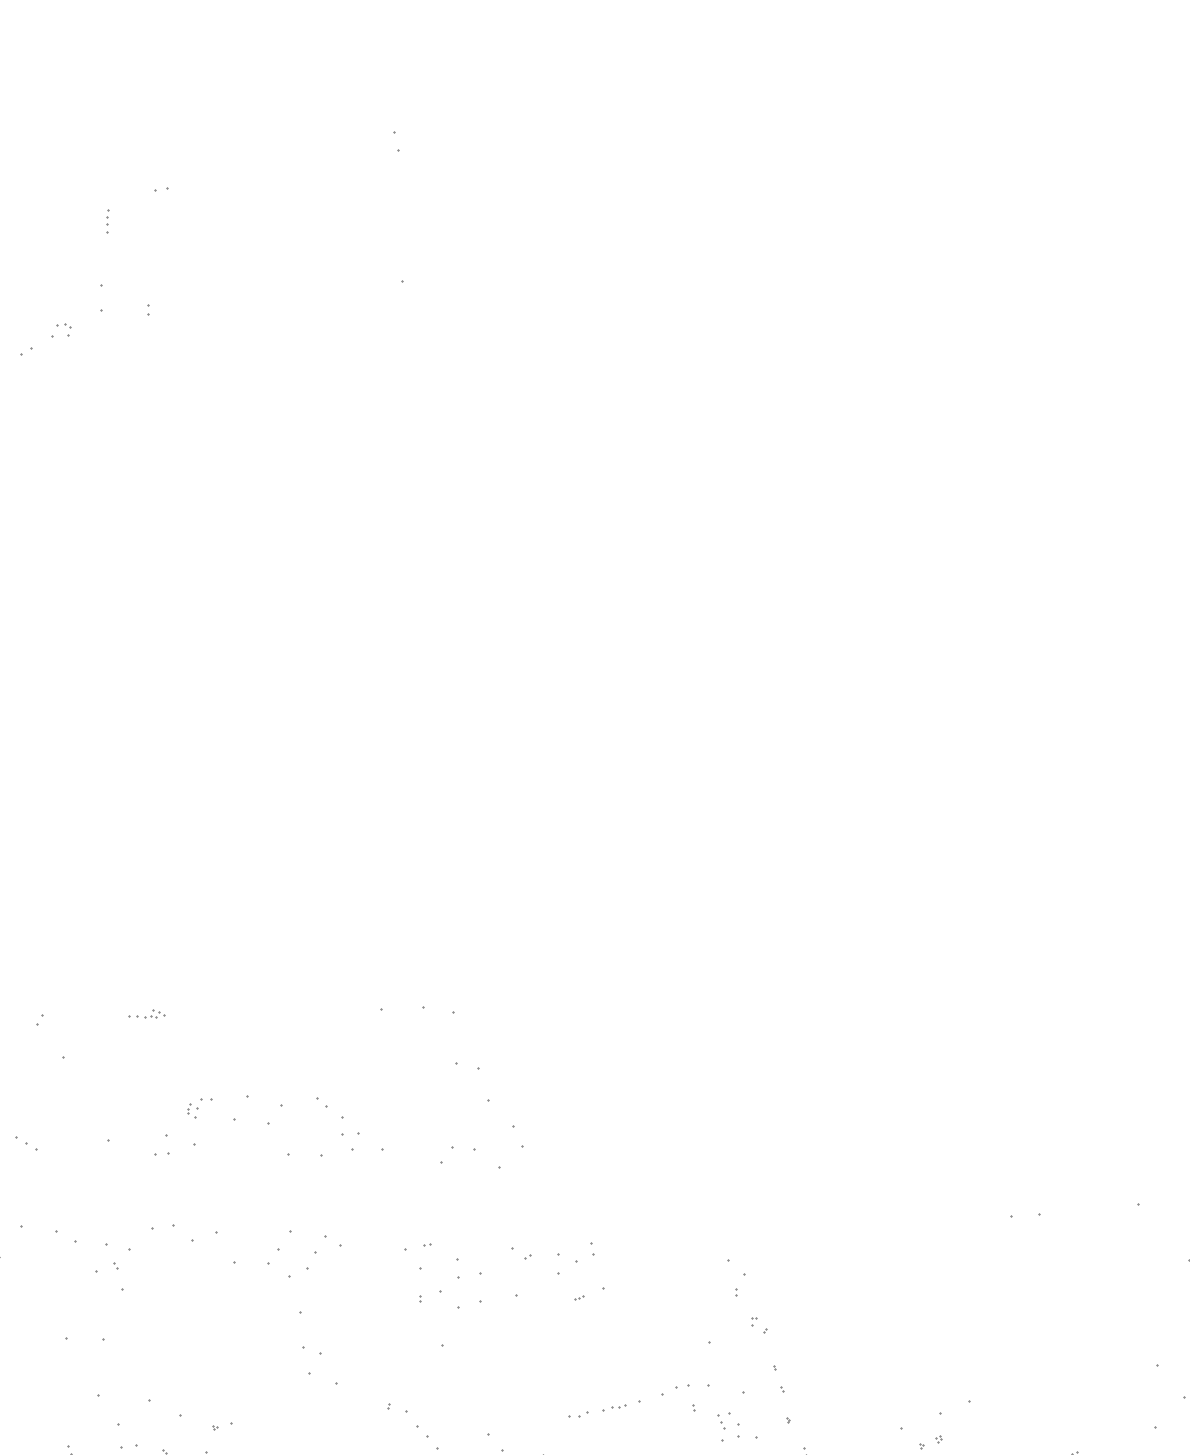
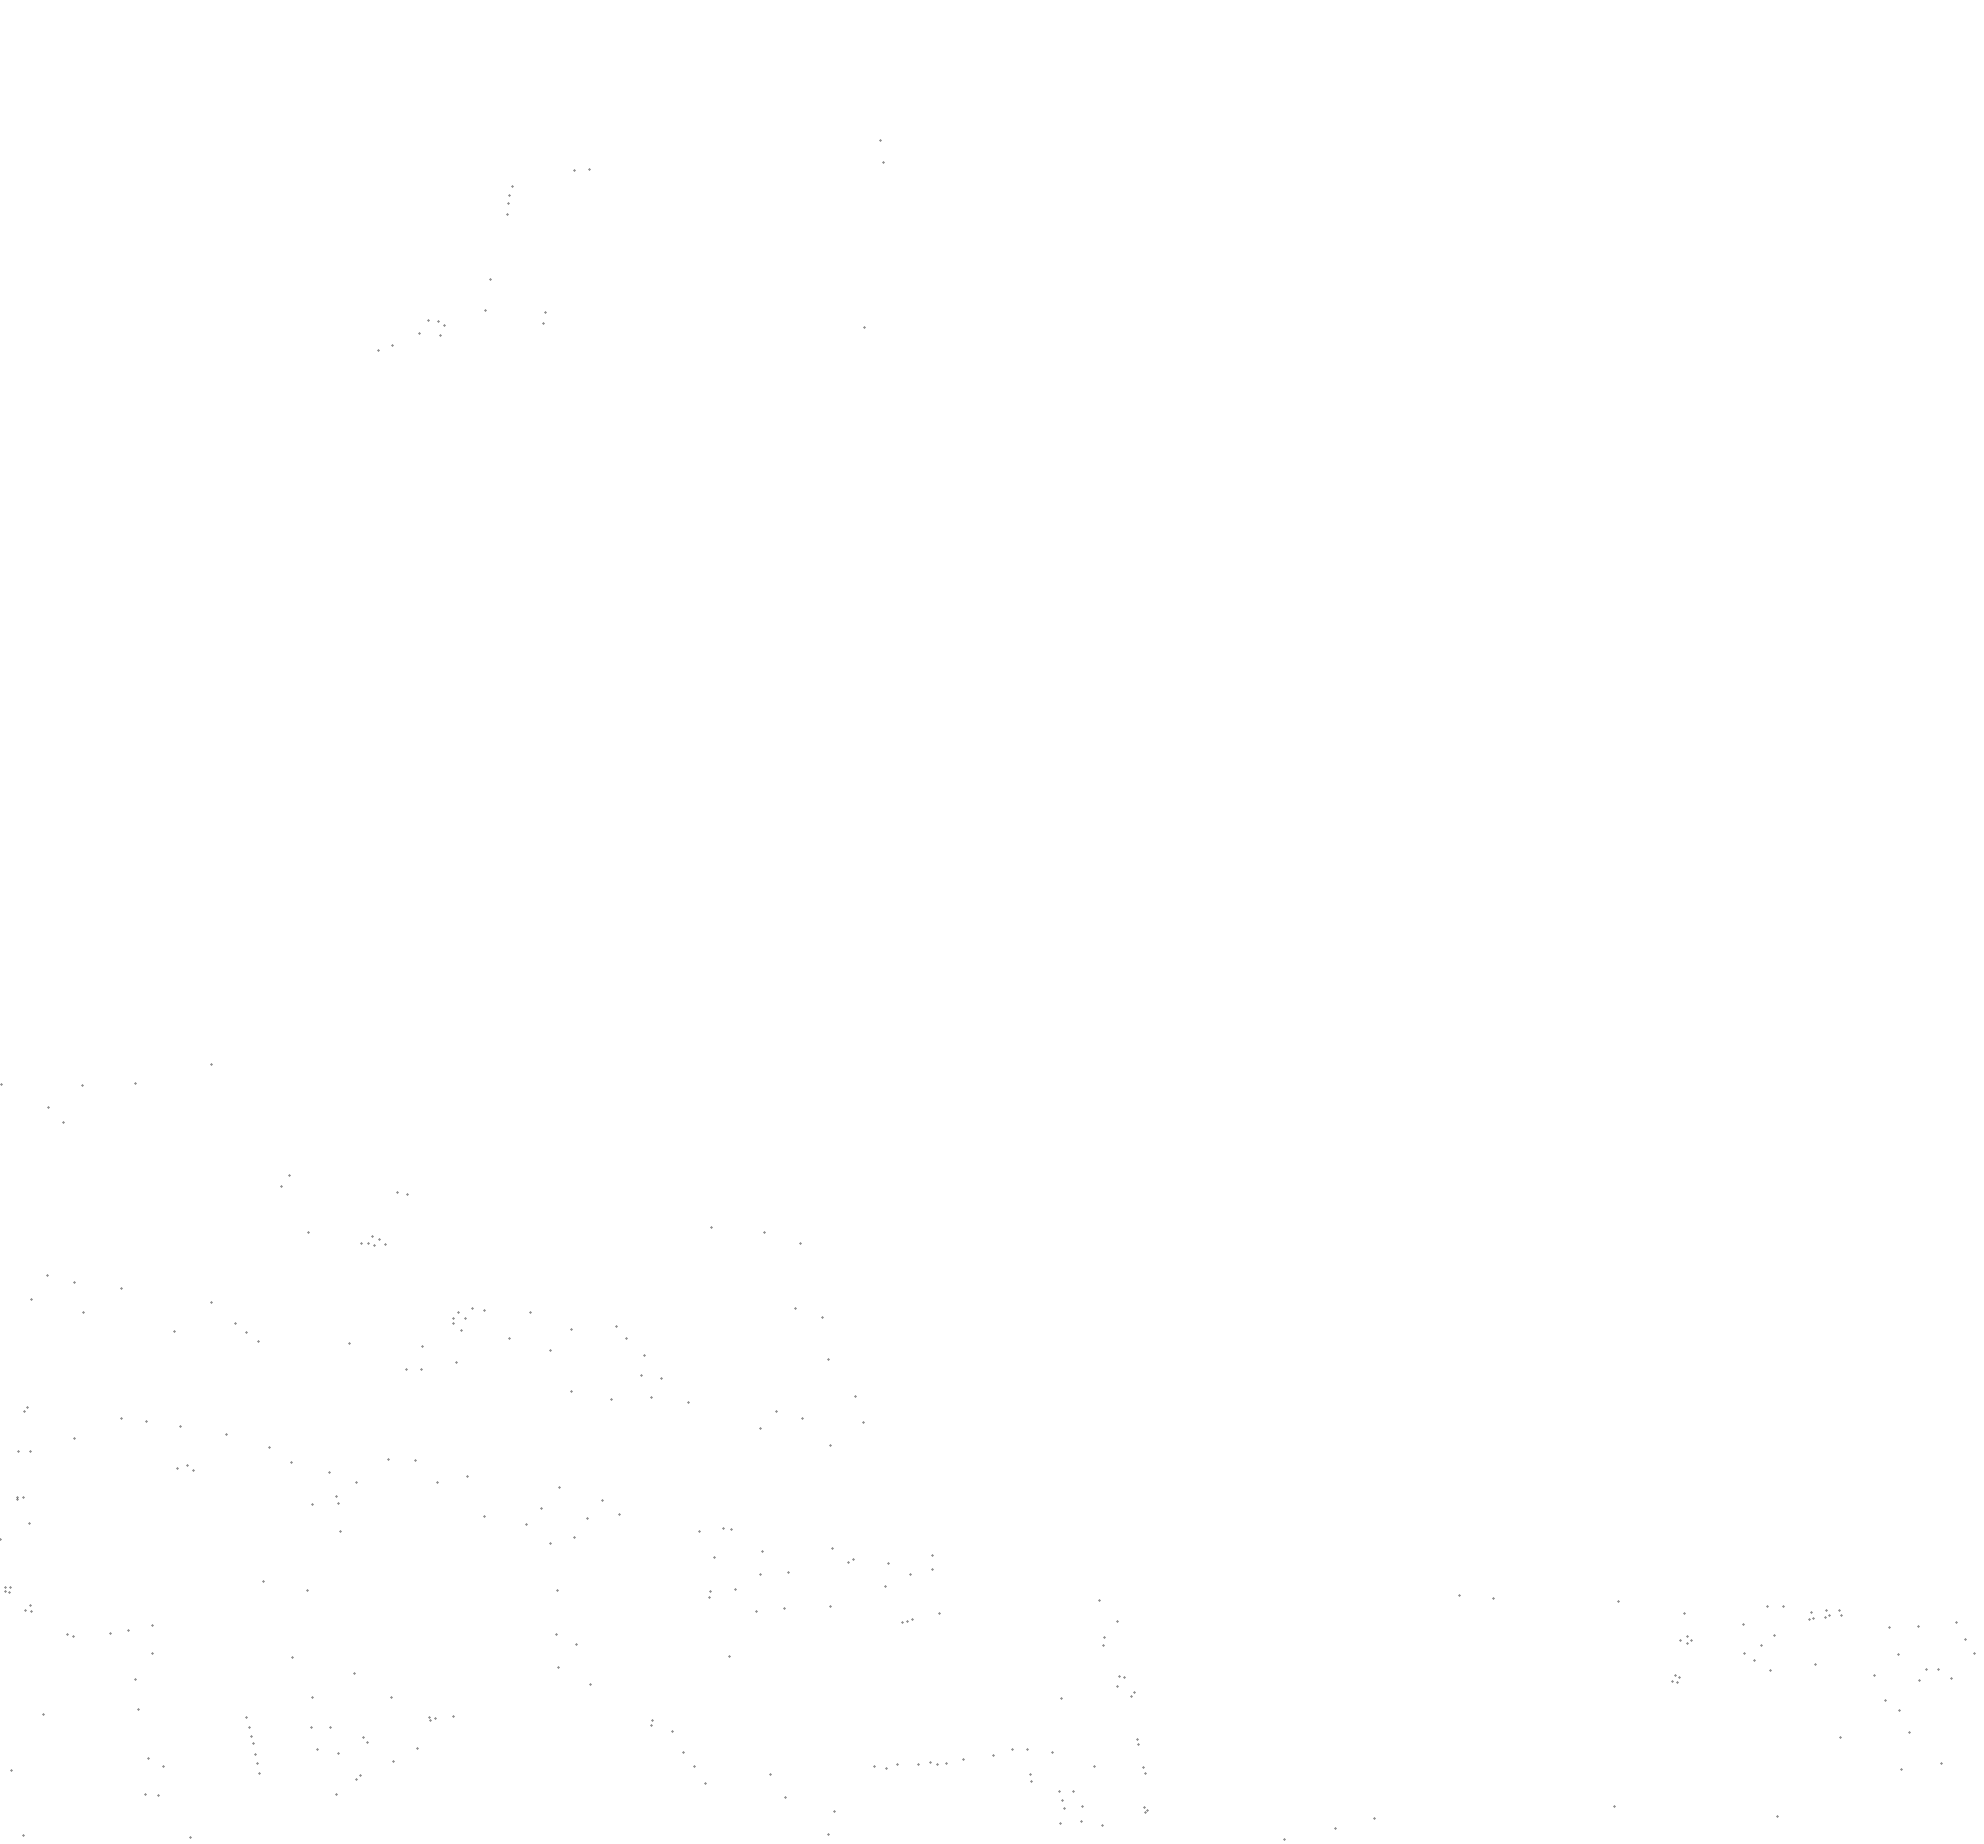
part: (154, 1013) -> (373, 1240), moved

